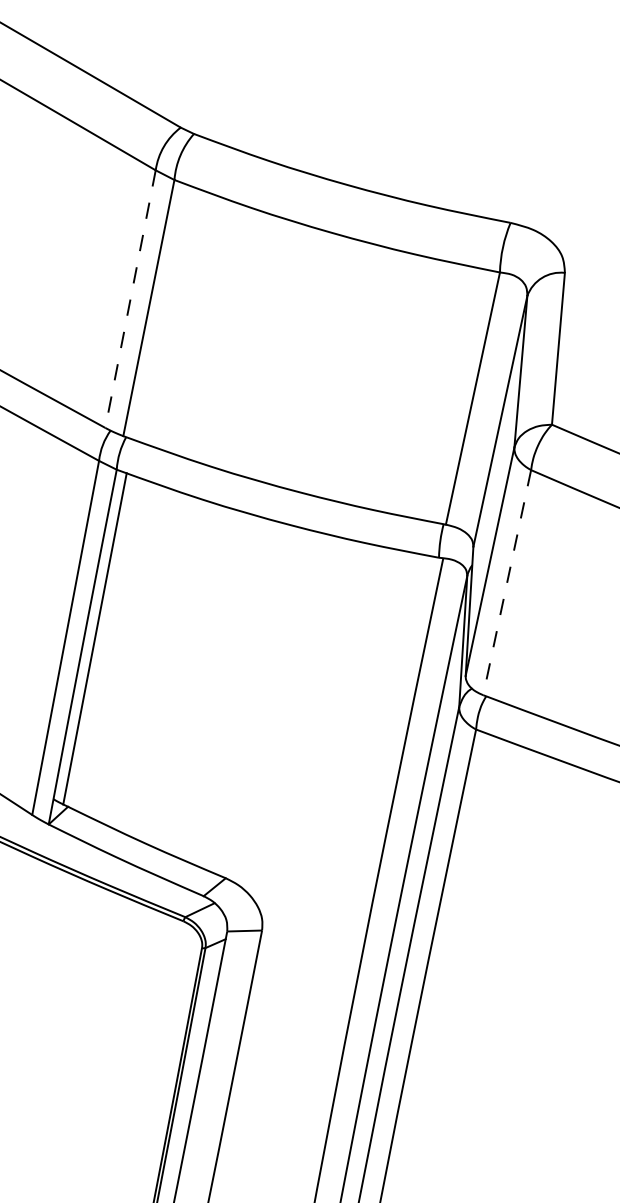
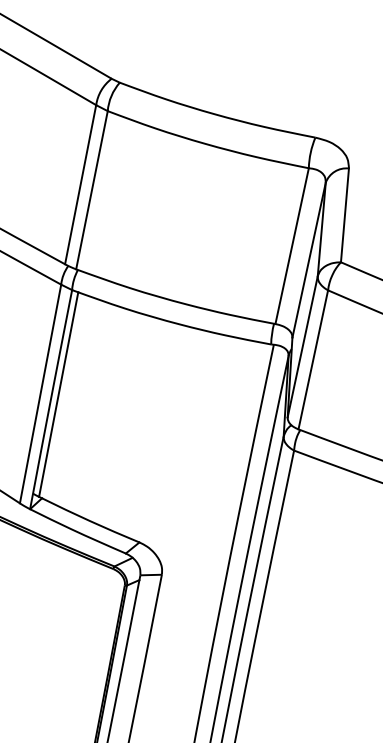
line: (130, 300) -> (80, 185), dashed -> solid
line: (507, 583) -> (313, 360), dashed -> solid

